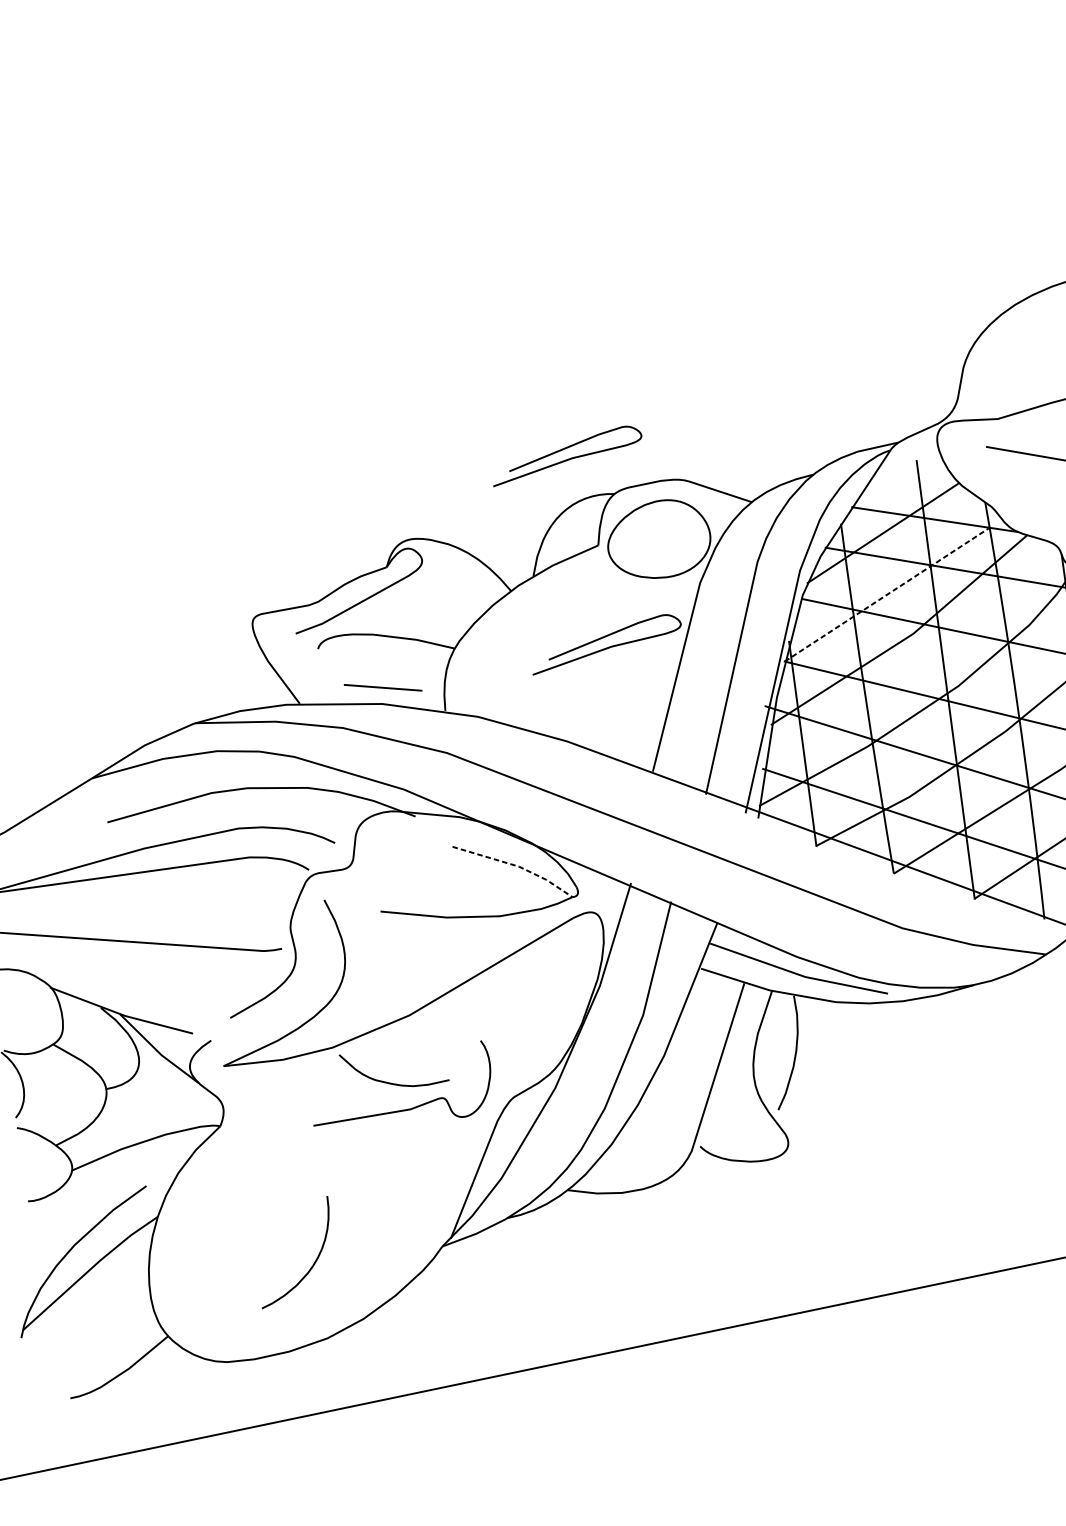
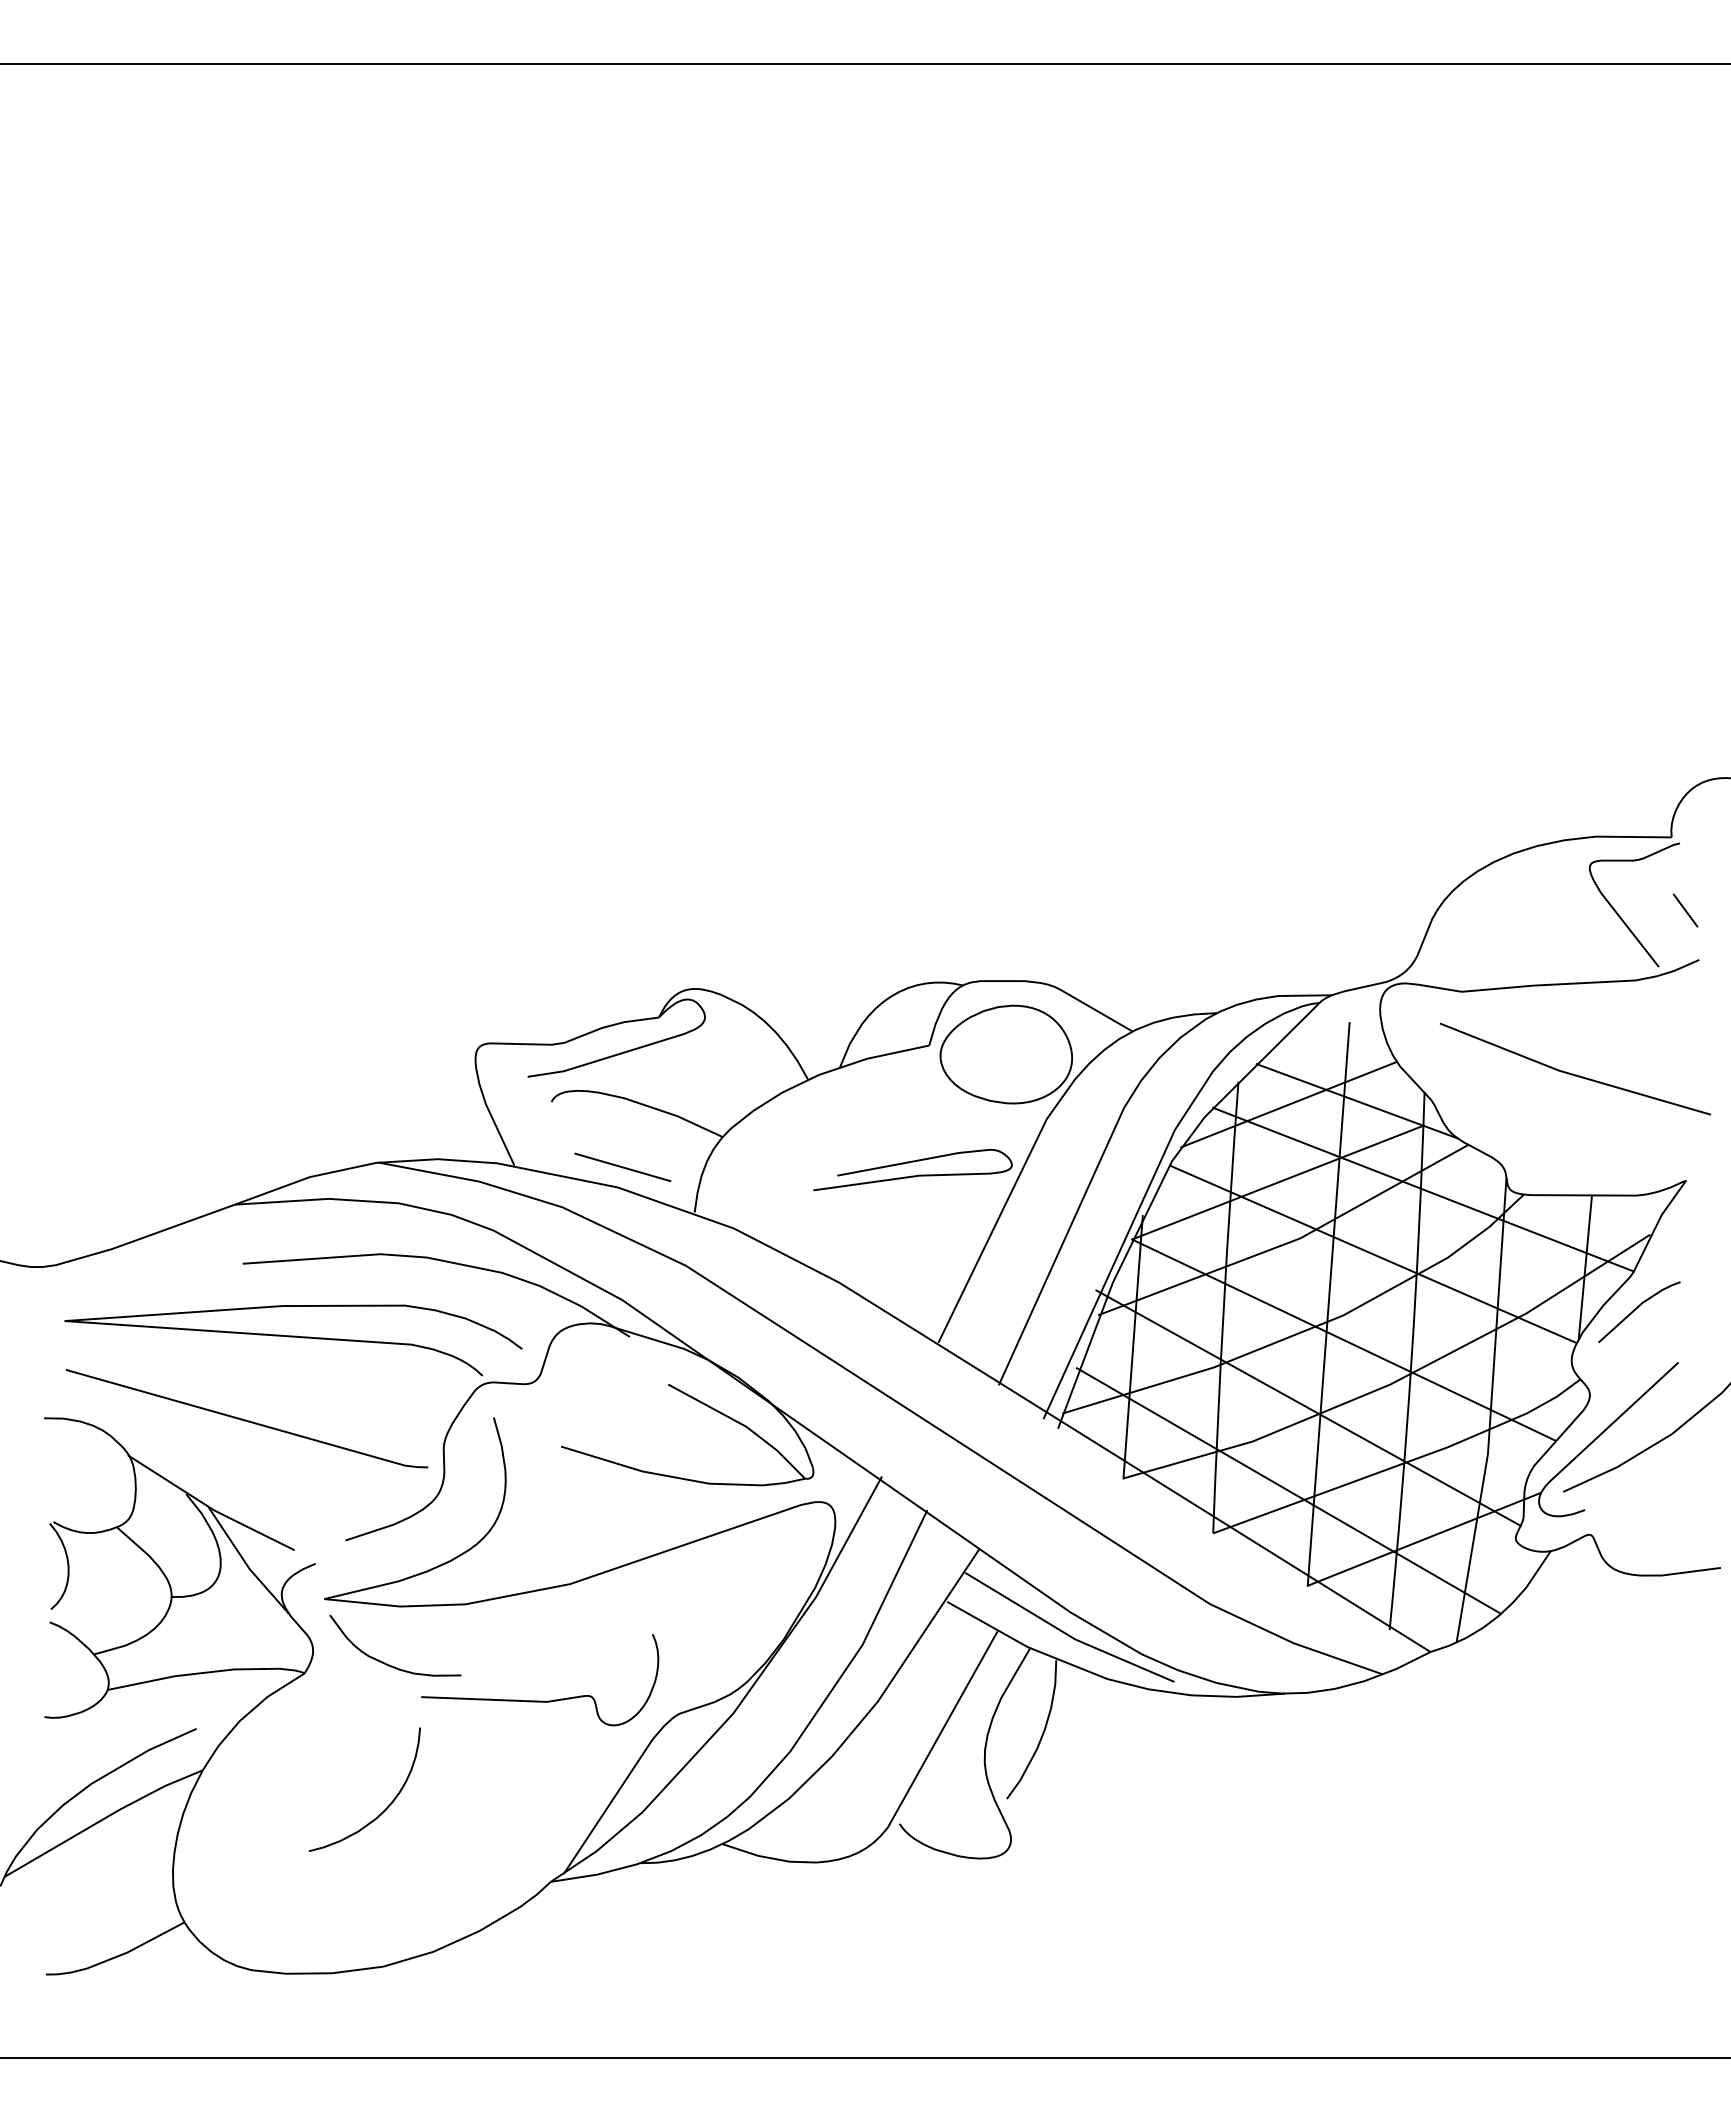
curve: (566, 459) -> (912, 929), removed
line: (887, 594) -> (1278, 1182), dashed -> solid
line: (515, 865) -> (742, 1424), dashed -> solid
curve: (391, 1082) -> (387, 1663), moved
curve: (313, 1264) -> (384, 1809), moved

